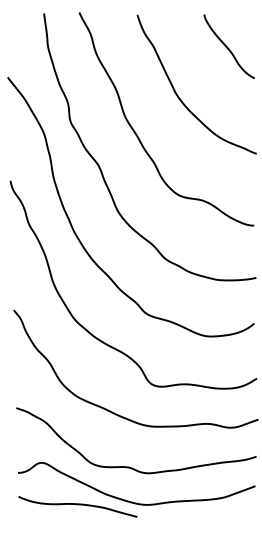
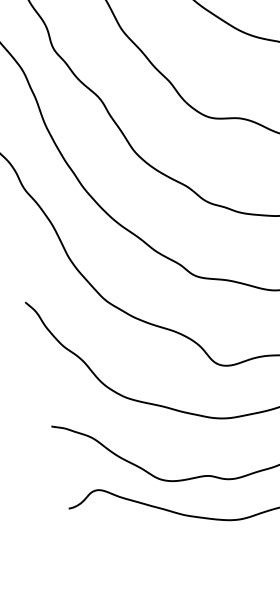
curve: (77, 505) -> (152, 536), removed

